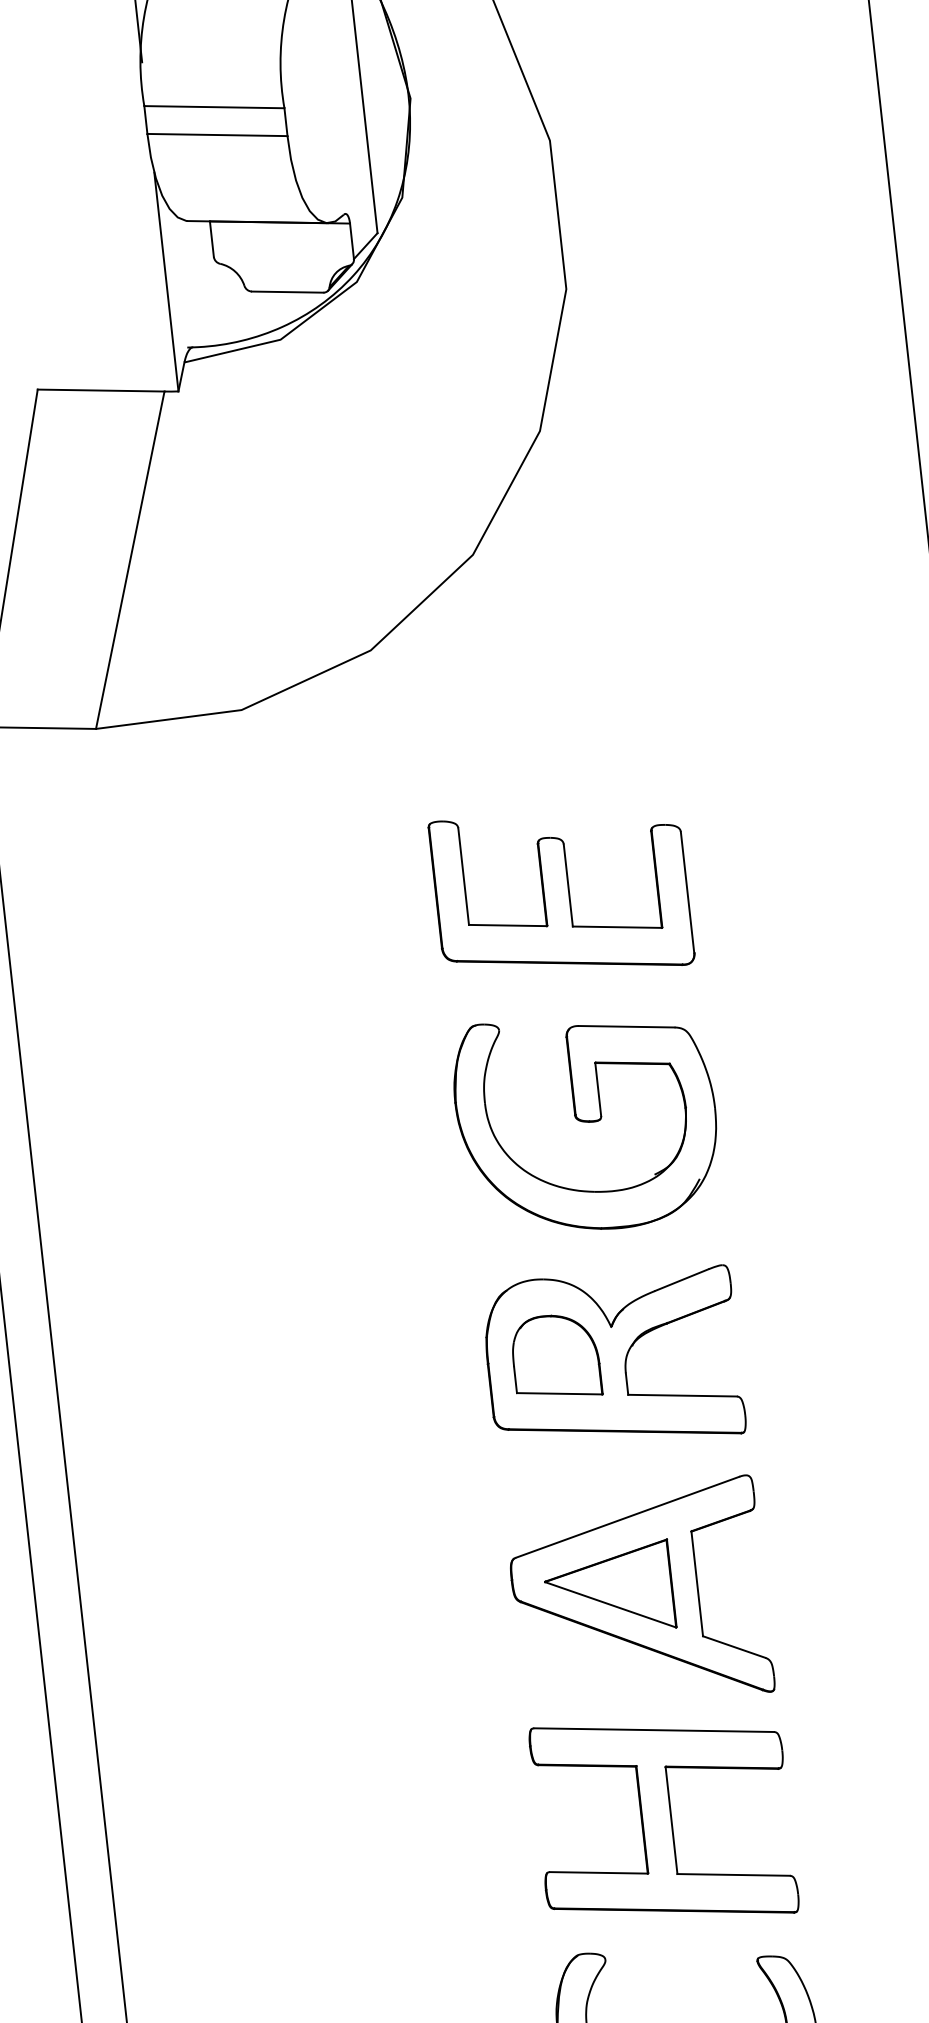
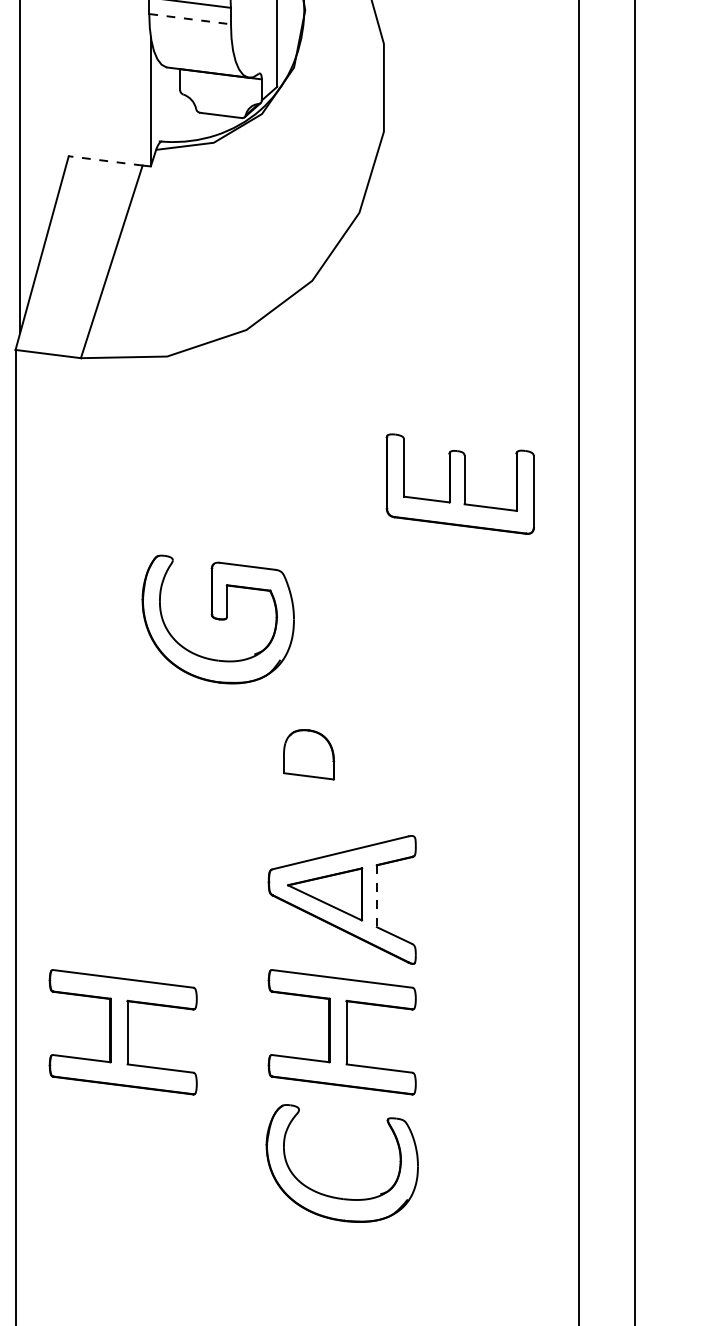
line: (218, 135) -> (190, 19), solid -> dashed
line: (100, 389) -> (105, 160), solid -> dashed
part: (560, 892) -> (459, 483), moved
part: (585, 1122) -> (217, 619), moved
part: (611, 1359) -> (341, 759), removed
line: (696, 1584) -> (376, 896), solid -> dashed
part: (292, 1861) -> (122, 1032), added

